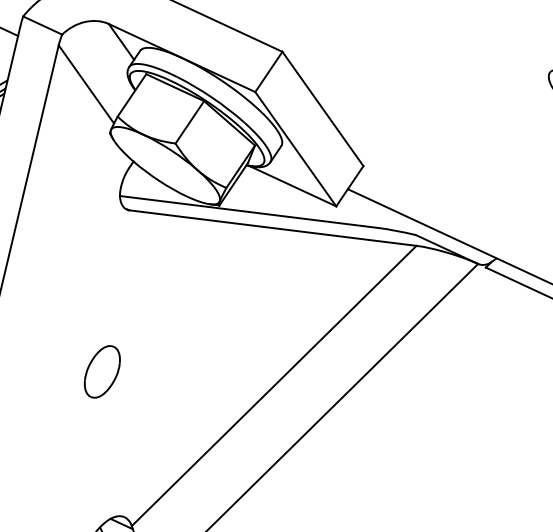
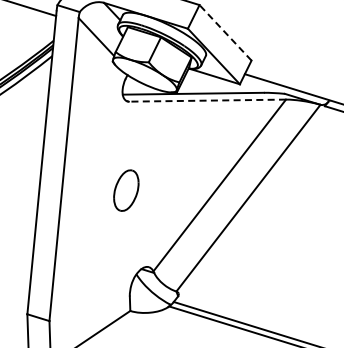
line: (322, 108) -> (225, 32), solid -> dashed
line: (273, 227) -> (207, 100), solid -> dashed
part: (101, 371) -> (125, 190), size x1.4

